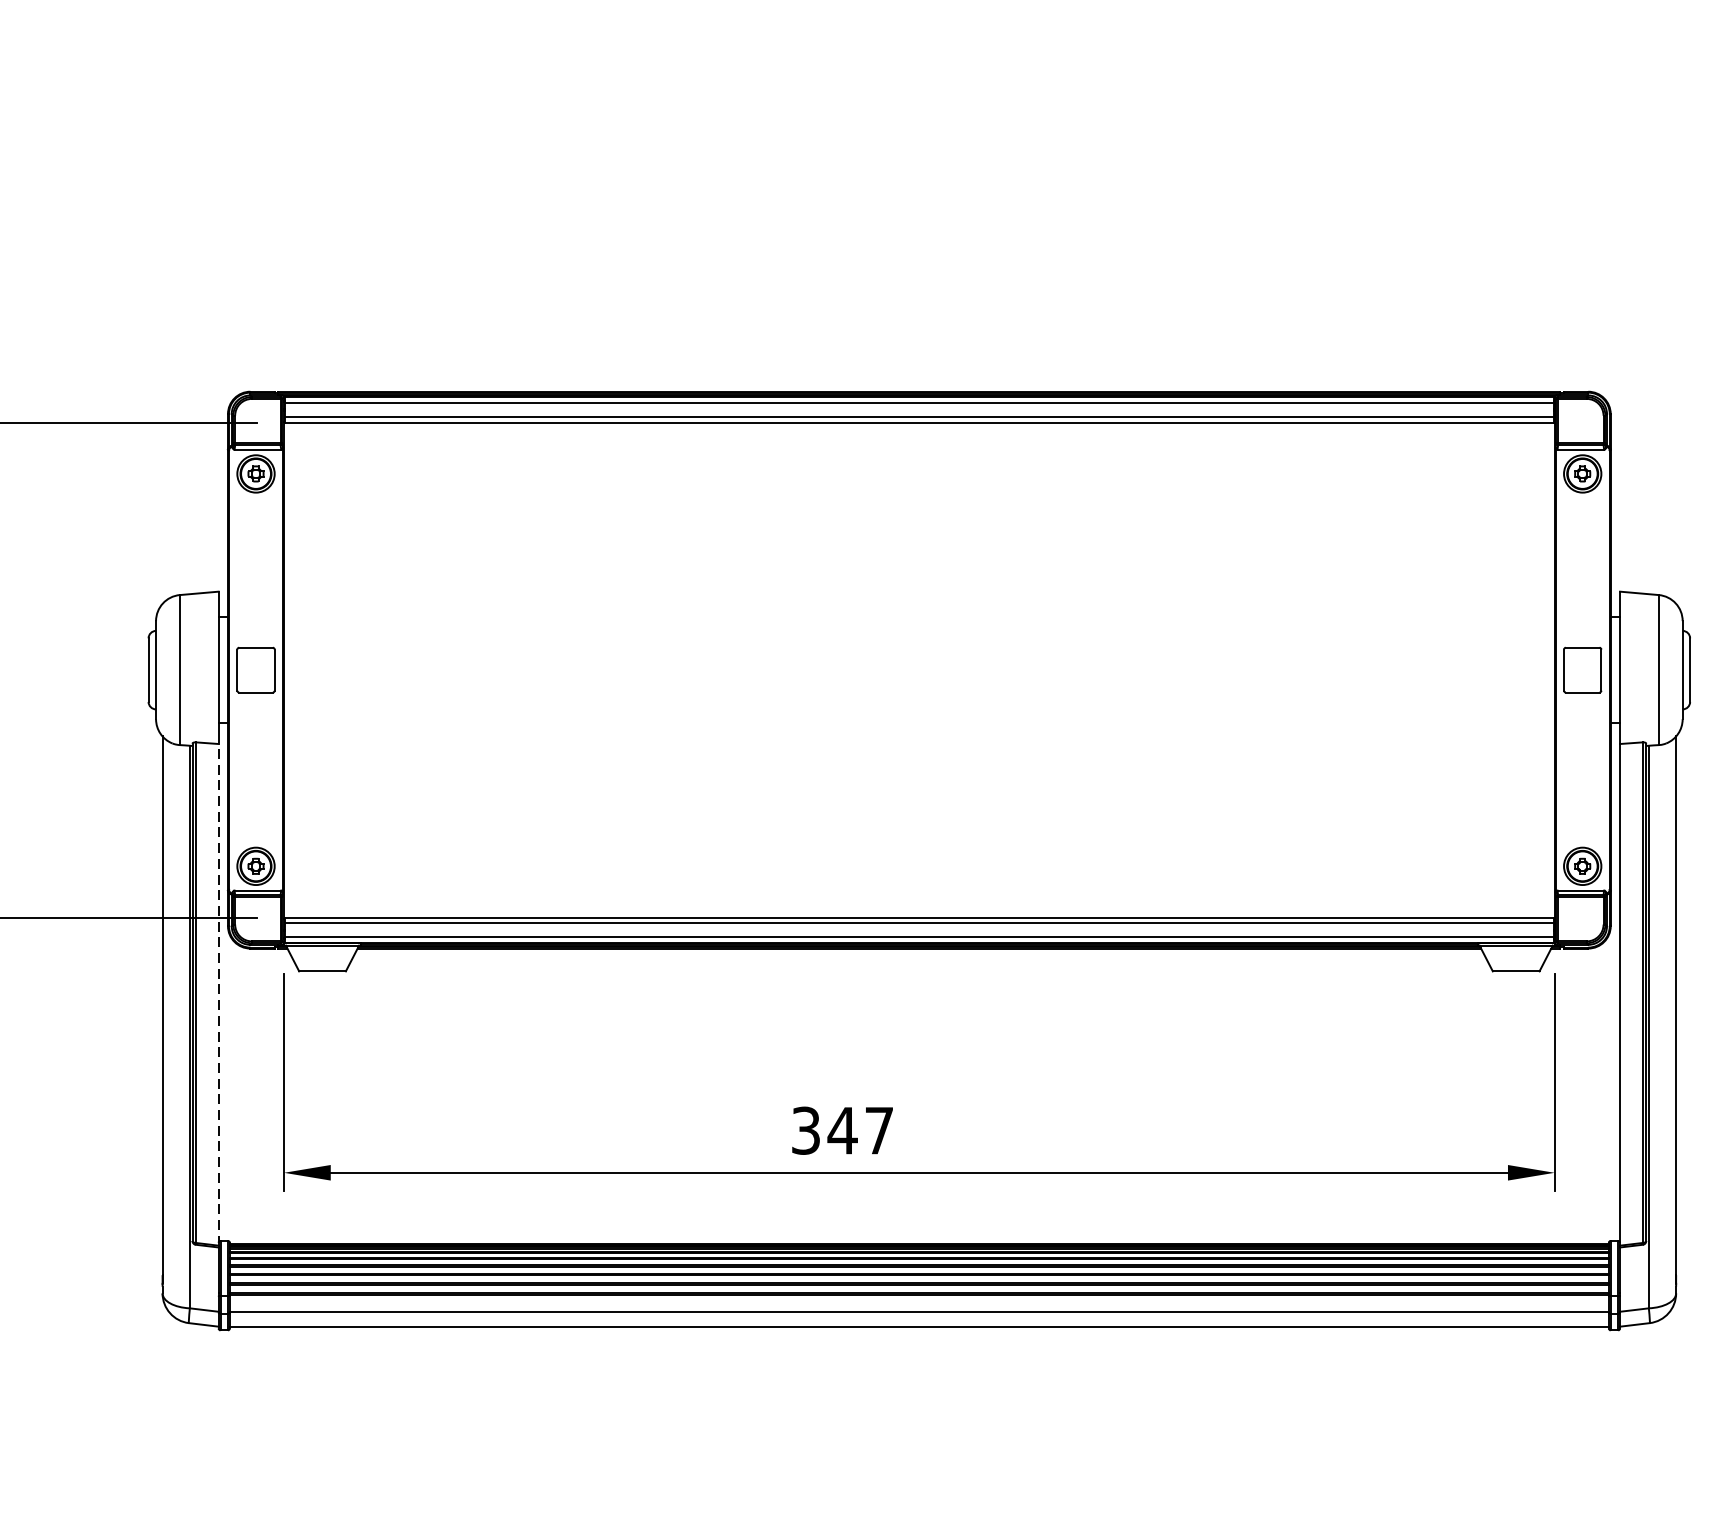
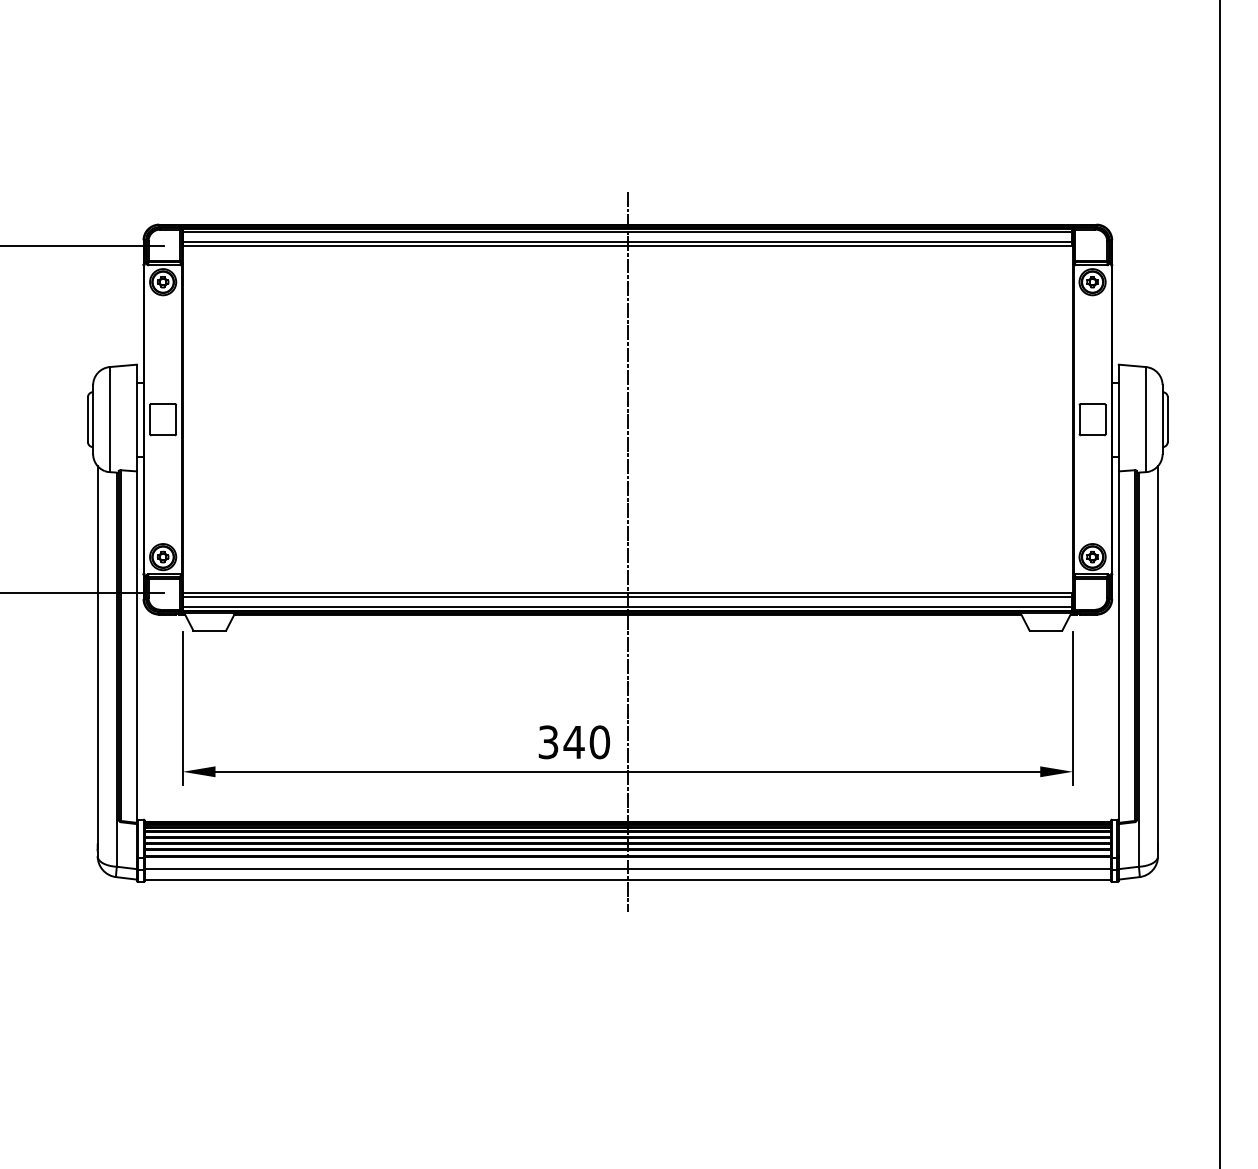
line: (918, 858) -> (627, 551), added
line: (217, 995) -> (136, 647), dashed -> solid
text: (878, 1130) -> (599, 742), 347 -> 340

